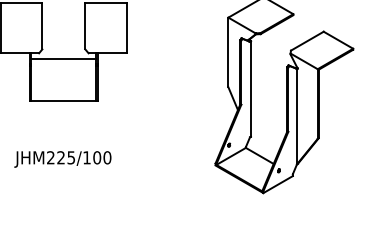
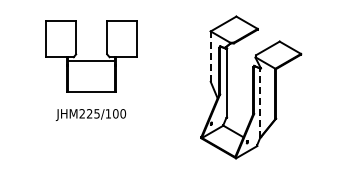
line: (228, 52) -> (210, 56), solid -> dashed
line: (297, 117) -> (260, 103), solid -> dashed
text: (62, 158) -> (90, 114), moved

